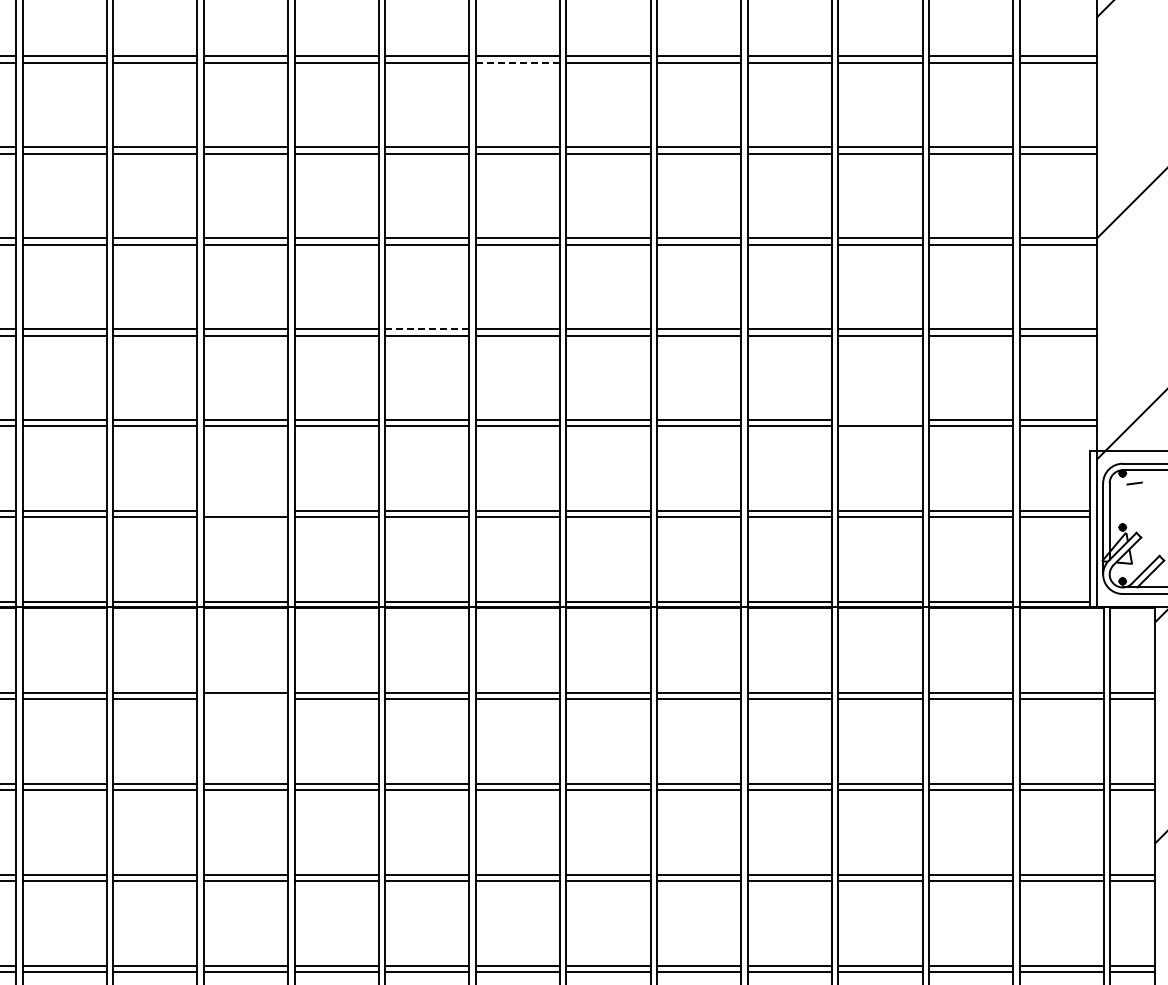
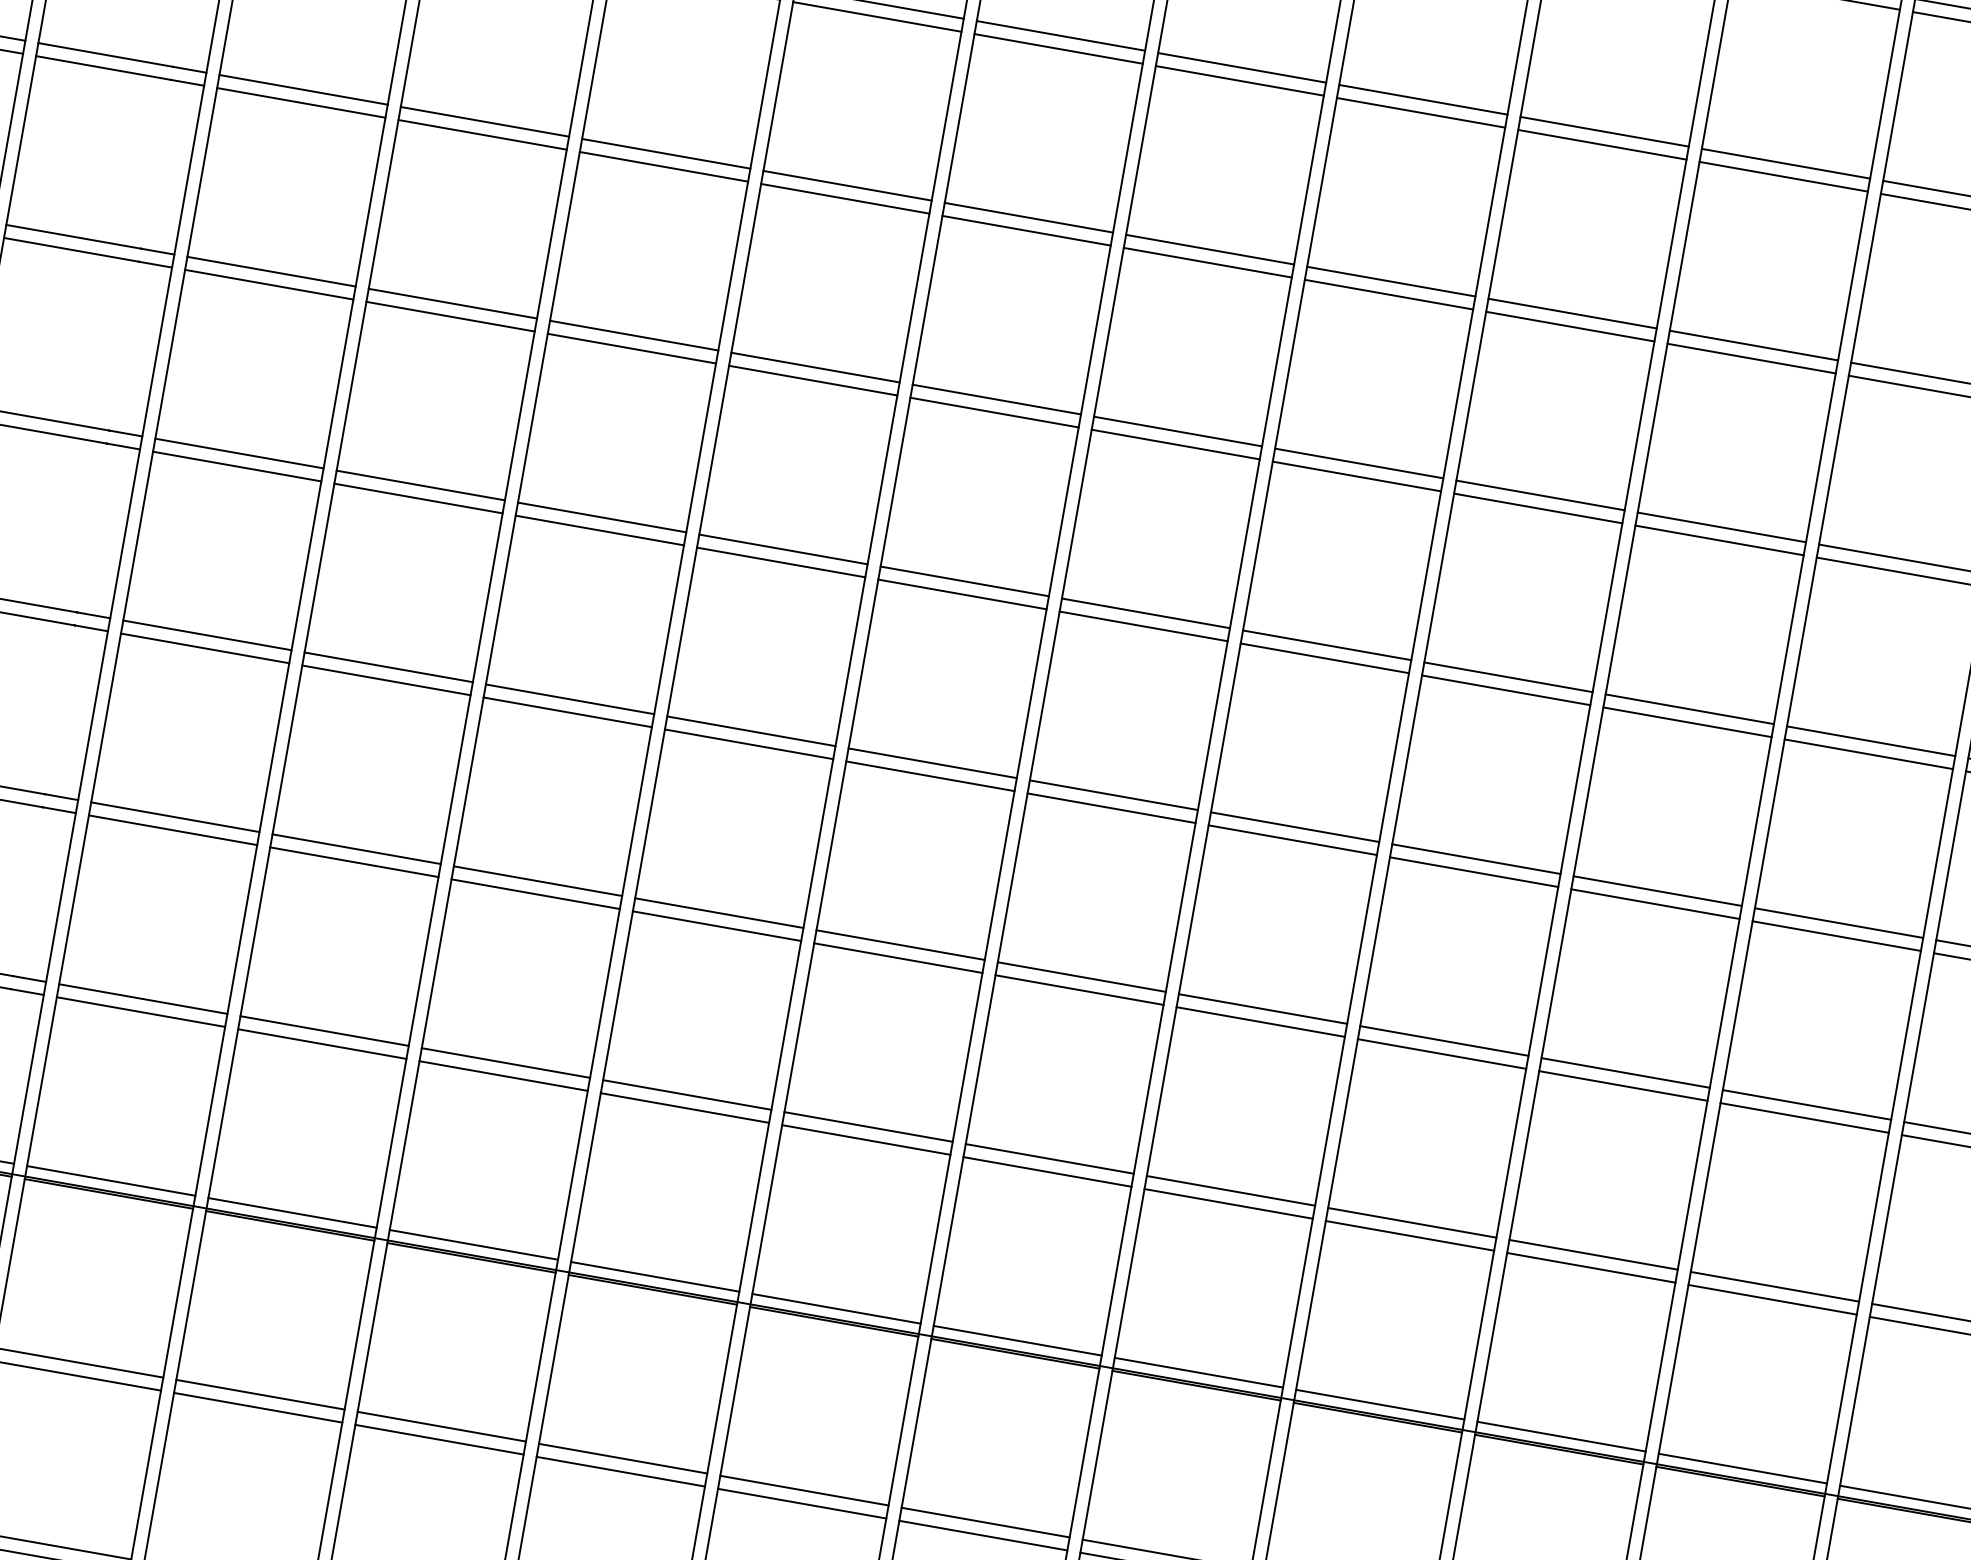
line: (517, 62) -> (1207, 261), dashed -> solid
line: (426, 329) -> (931, 763), dashed -> solid
line: (880, 419) -> (1807, 1103), added
line: (245, 510) -> (505, 1062), added
line: (245, 699) -> (438, 1440), added

